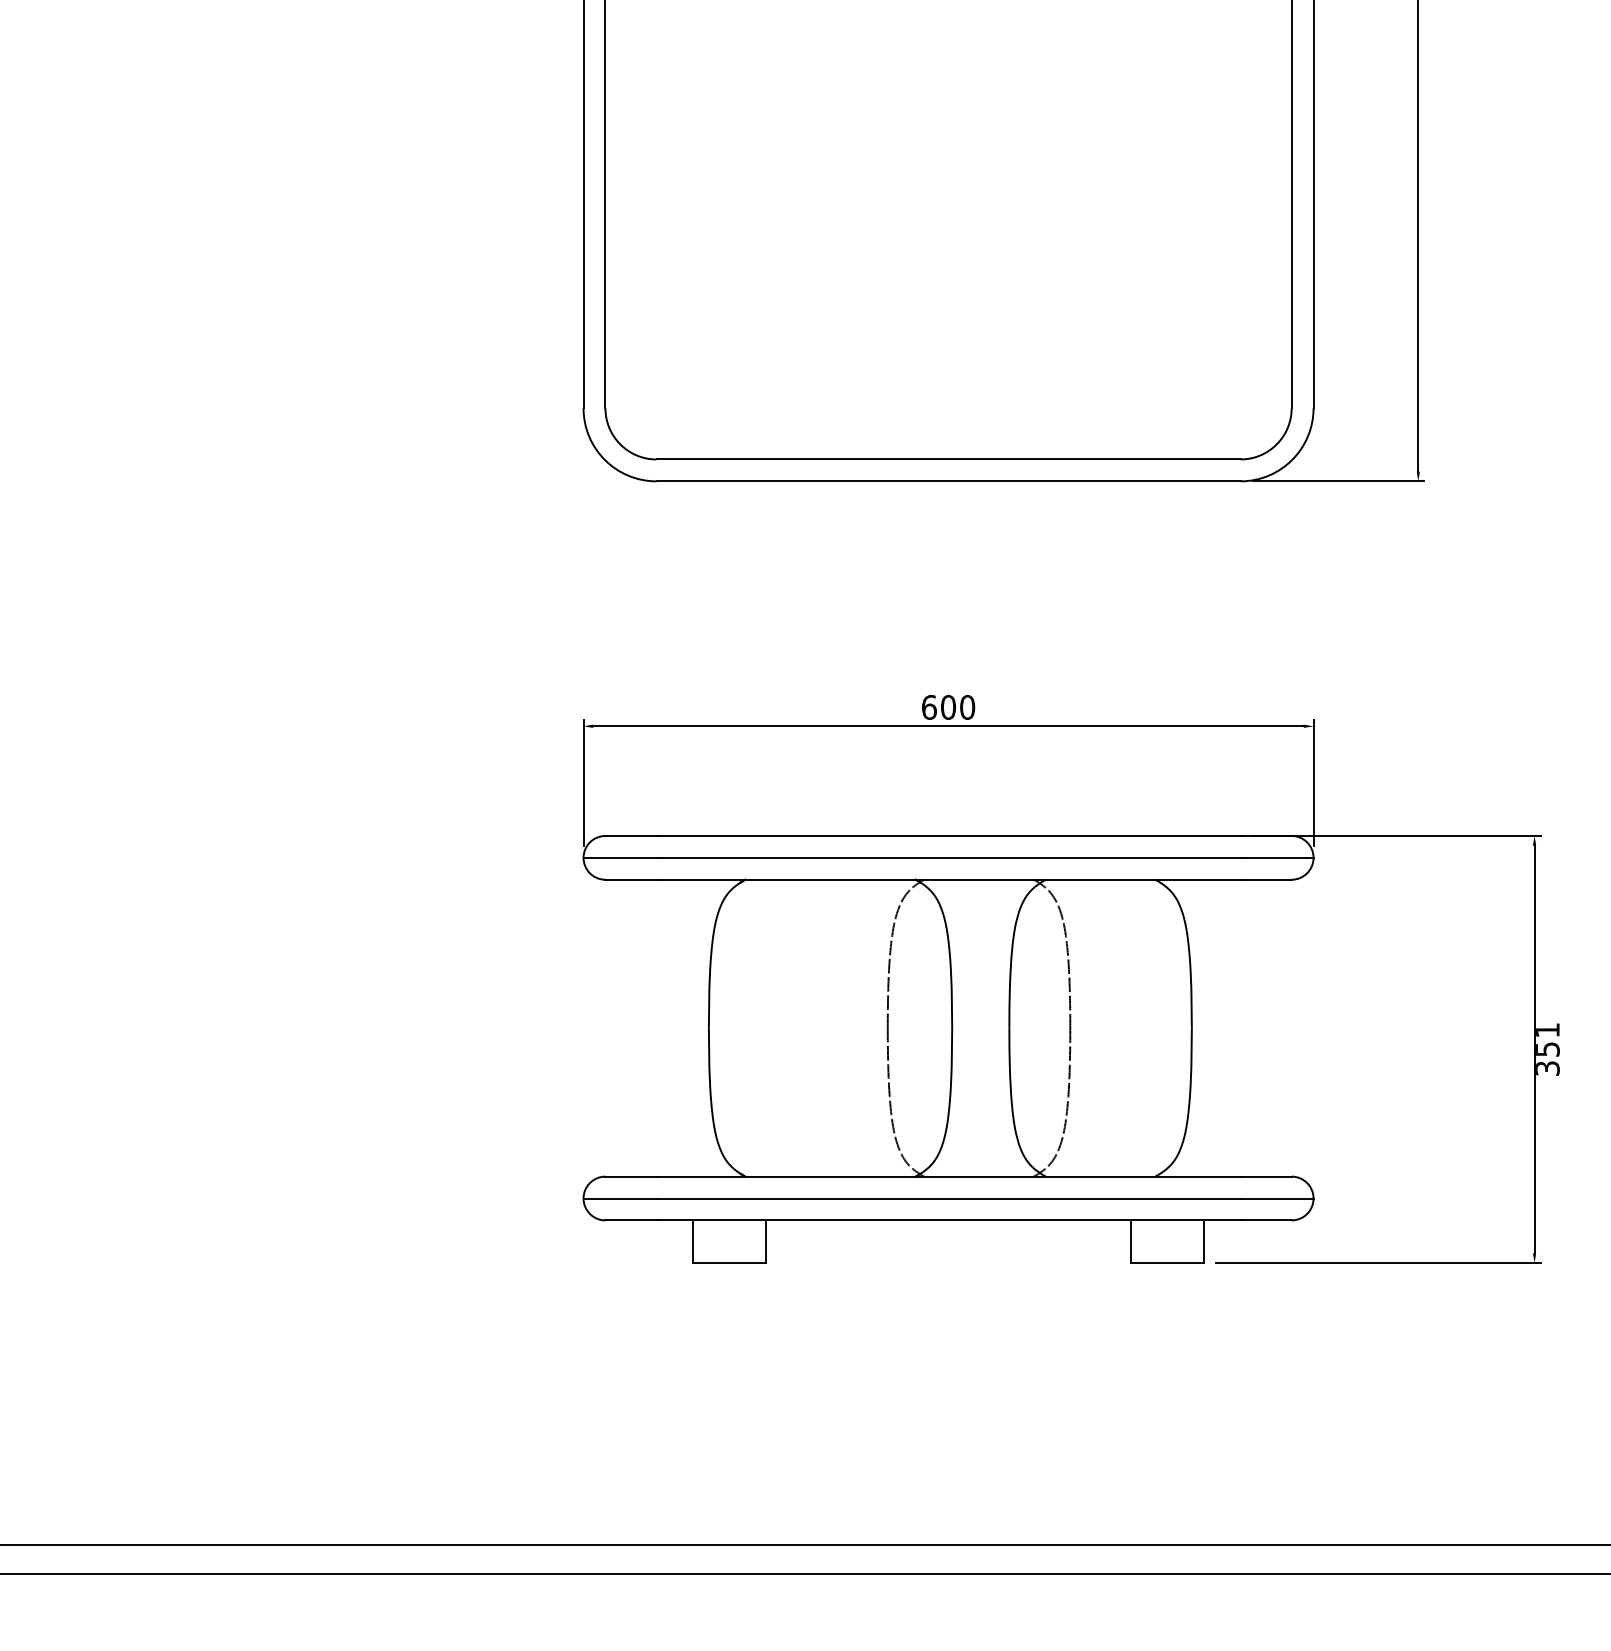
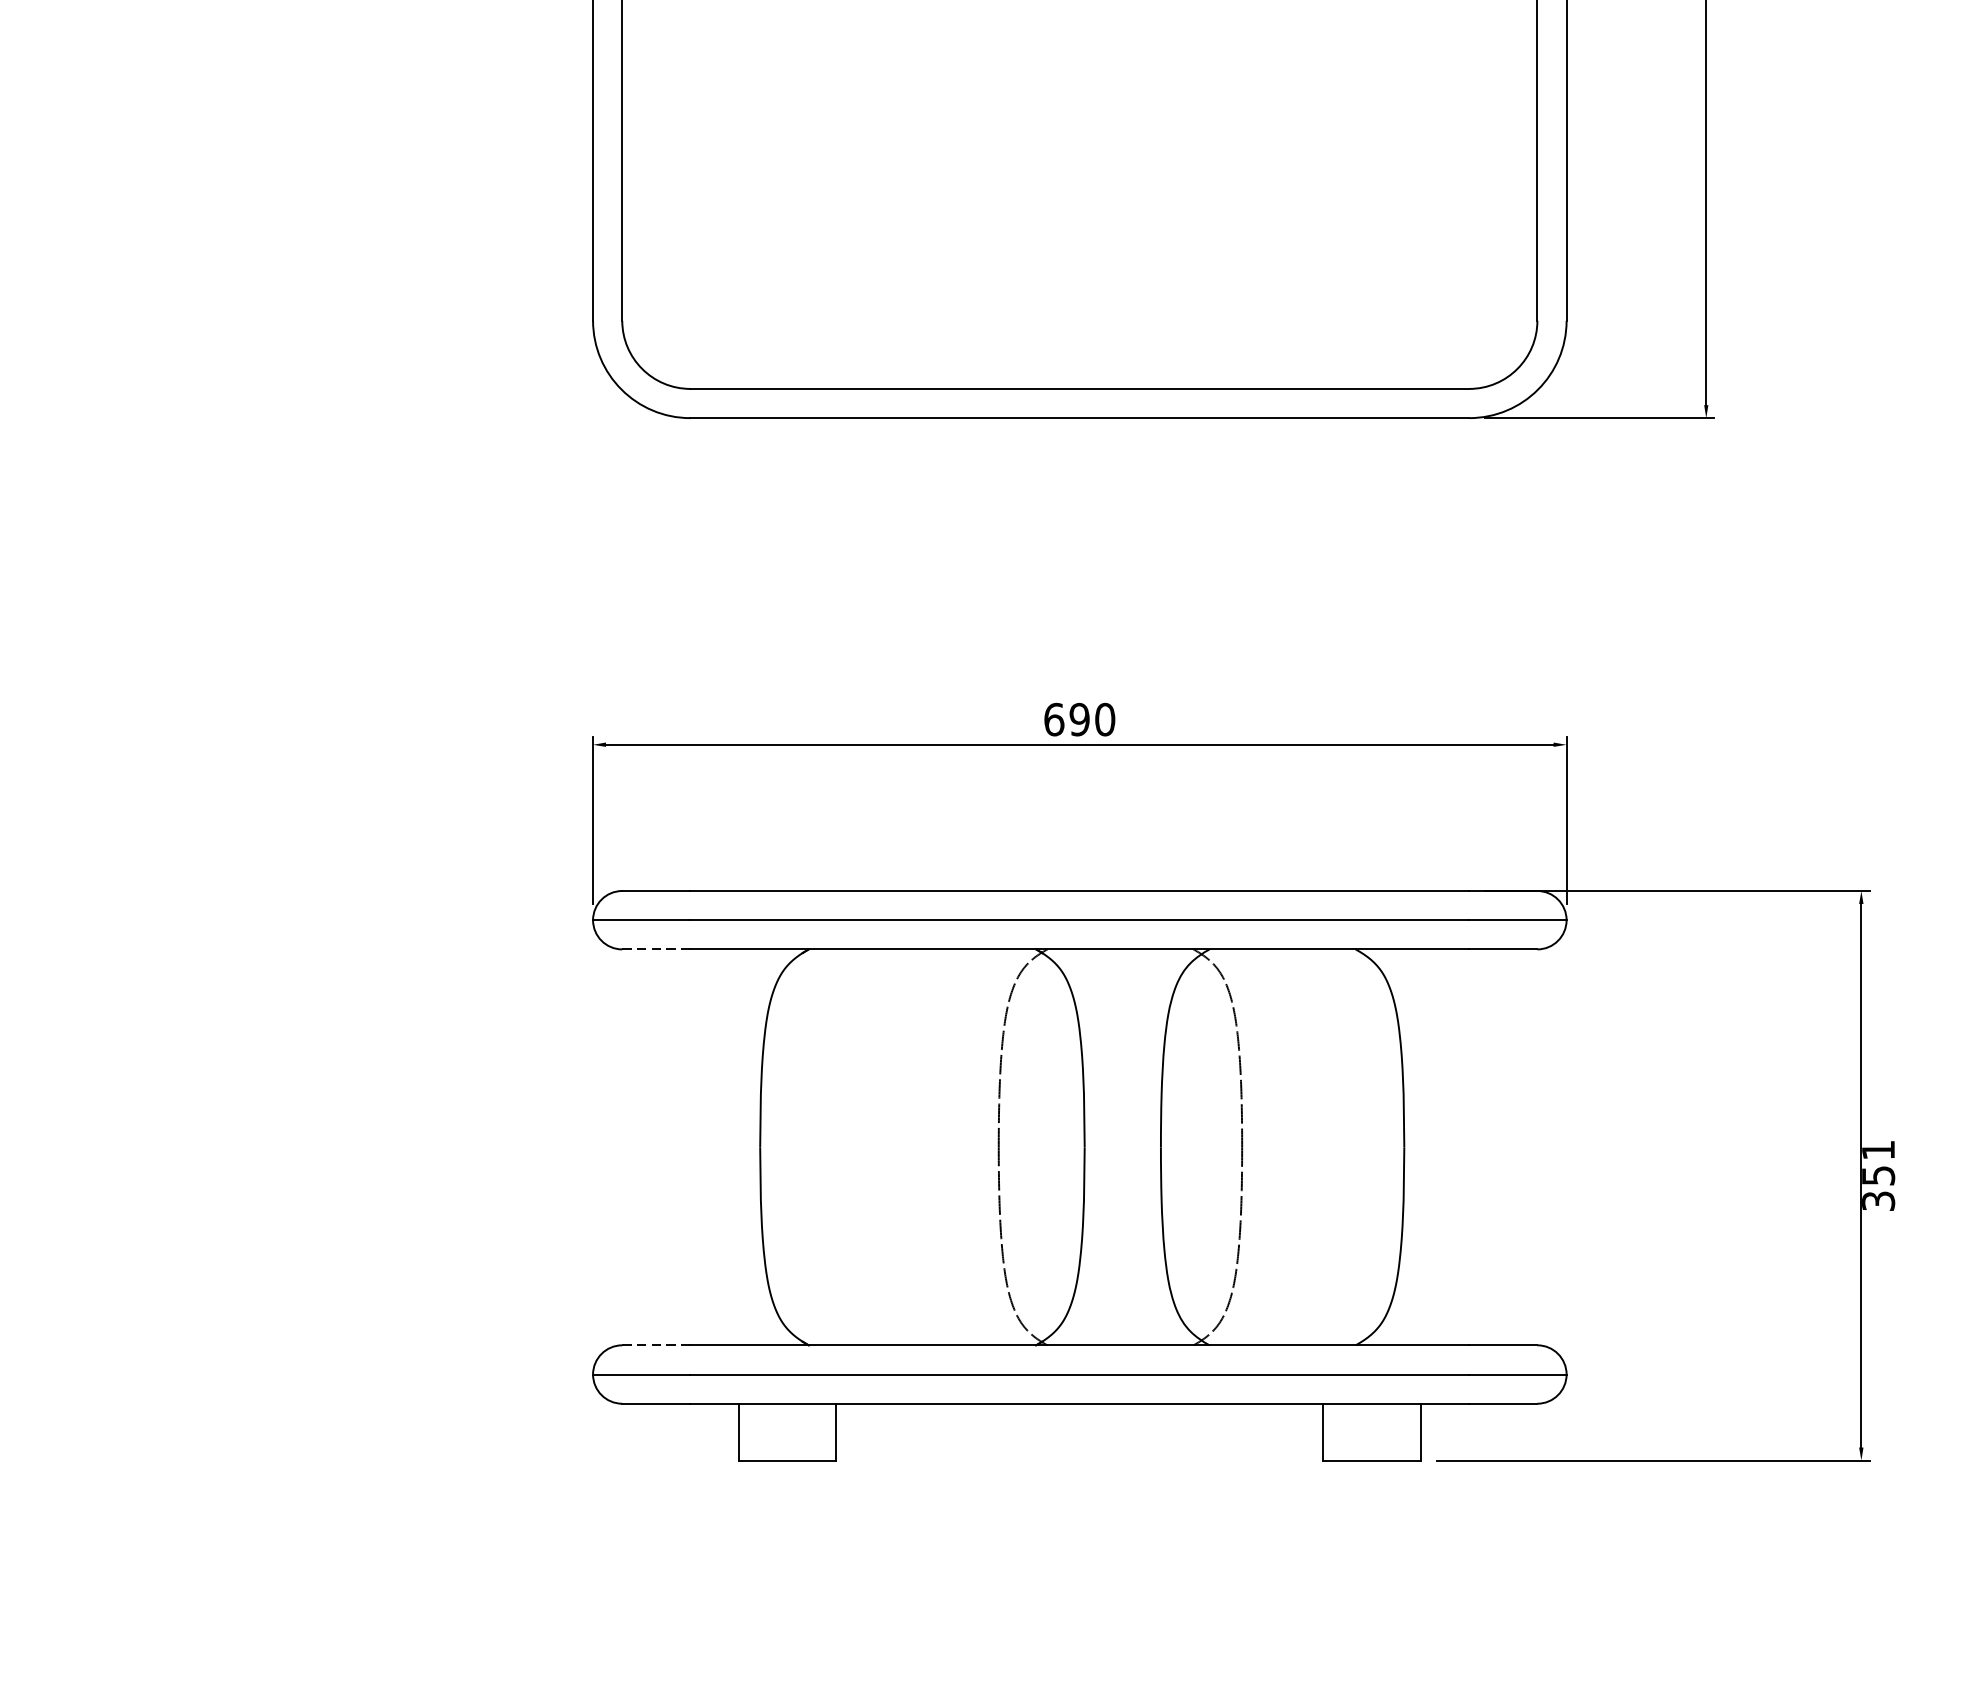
text: (948, 707) -> (1079, 719), 600 -> 690
line: (631, 879) -> (657, 949), solid -> dashed
line: (631, 1176) -> (657, 1345), solid -> dashed

